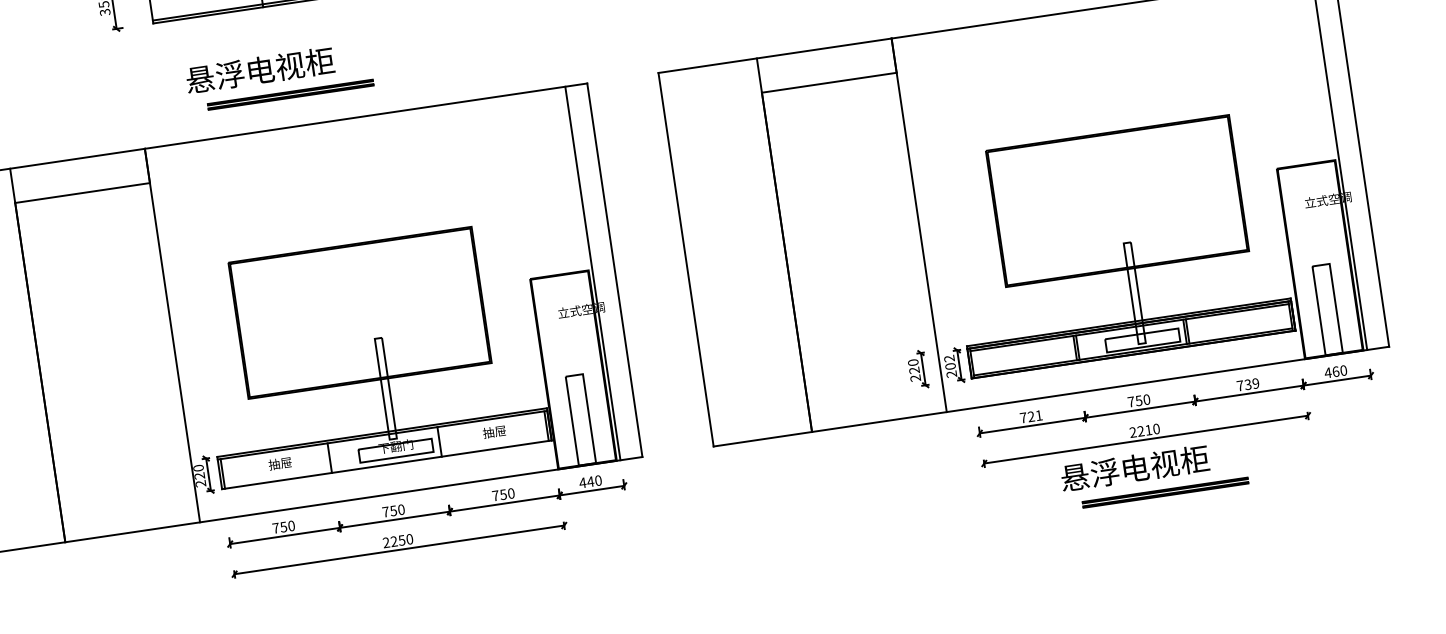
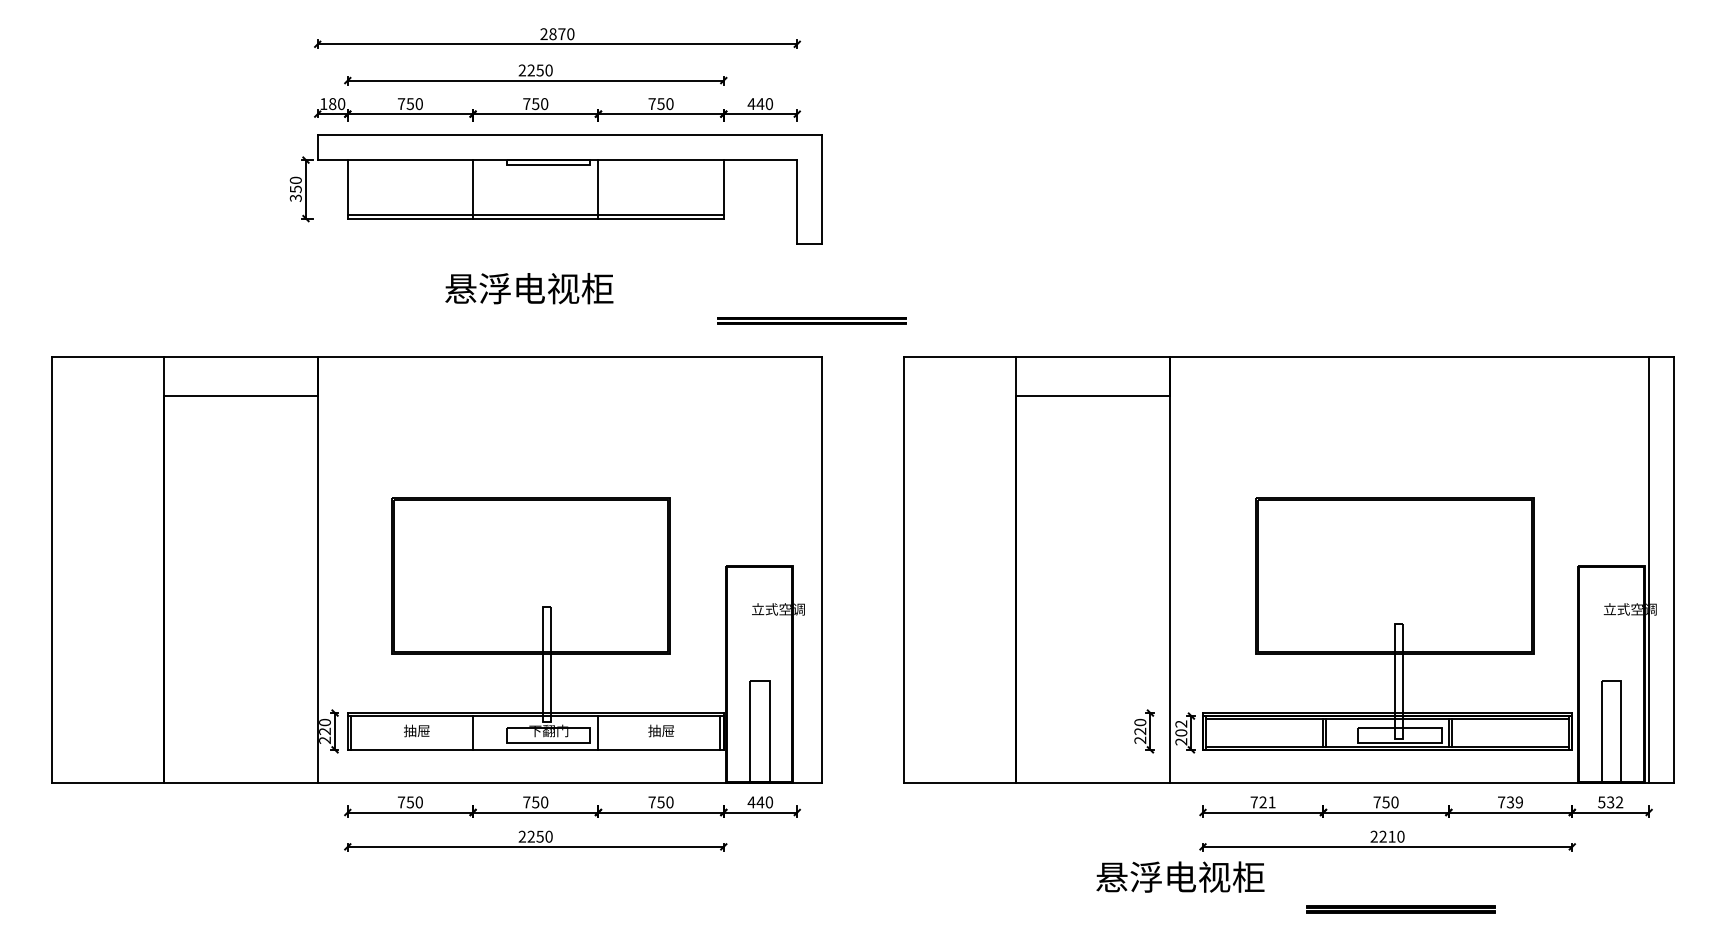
text: (260, 70) -> (529, 288), moved
part: (289, 94) -> (811, 320), moved
line: (593, 273) -> (797, 570), removed
text: (1335, 371) -> (1610, 802), 460 -> 532
text: (1134, 467) -> (1180, 876), moved

